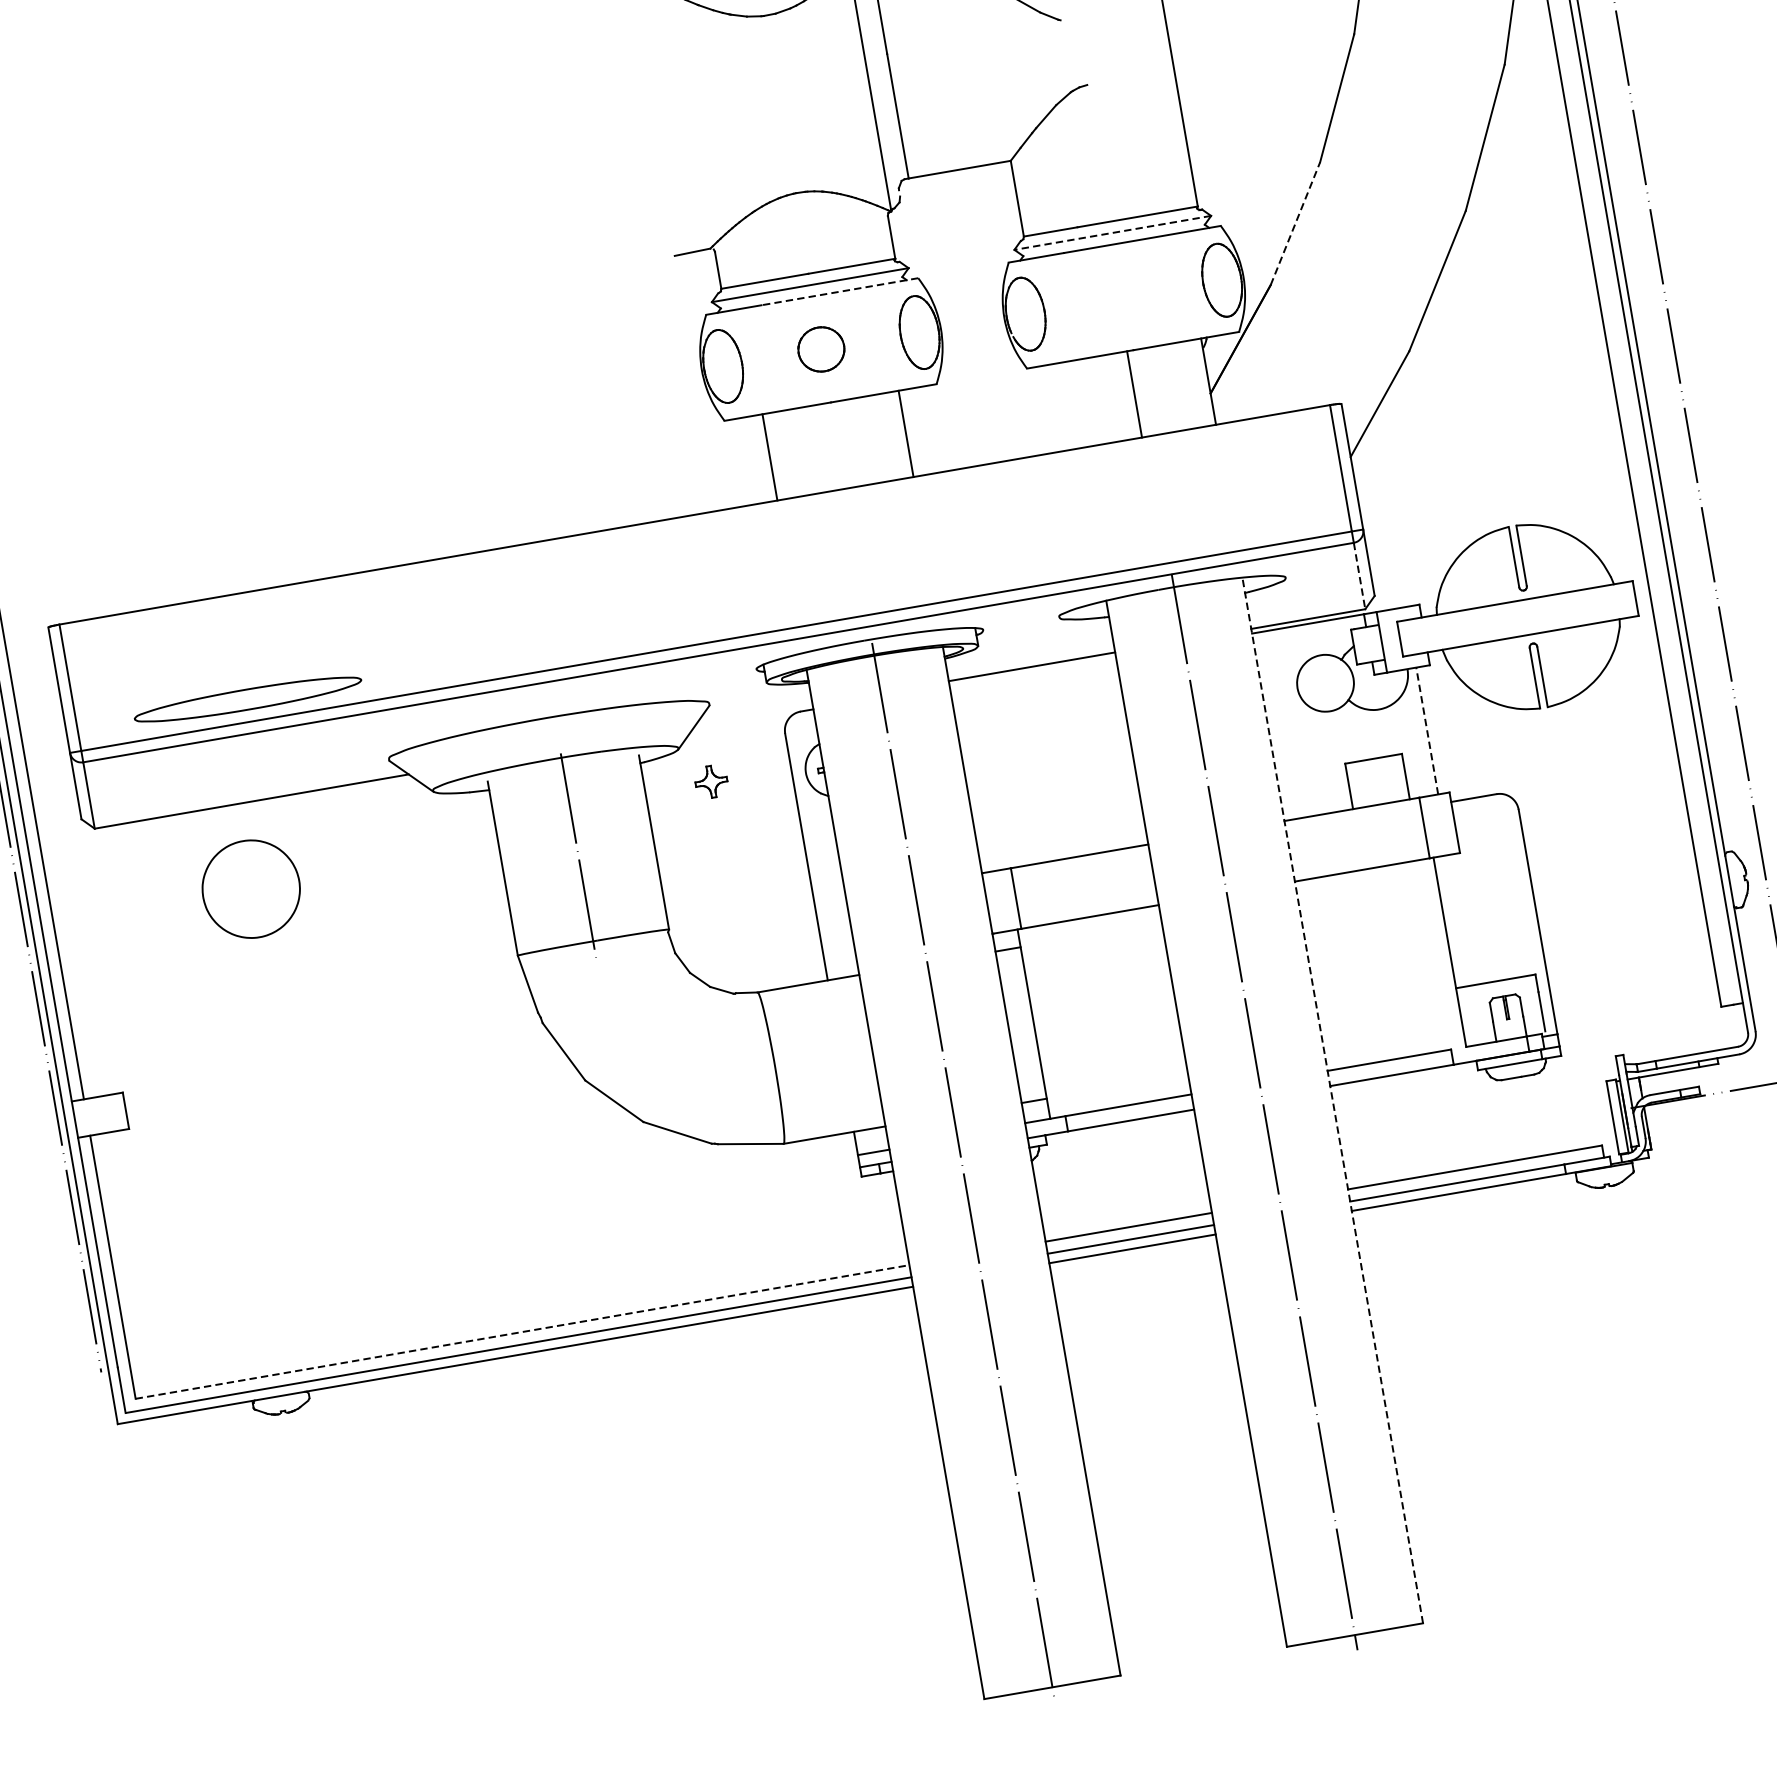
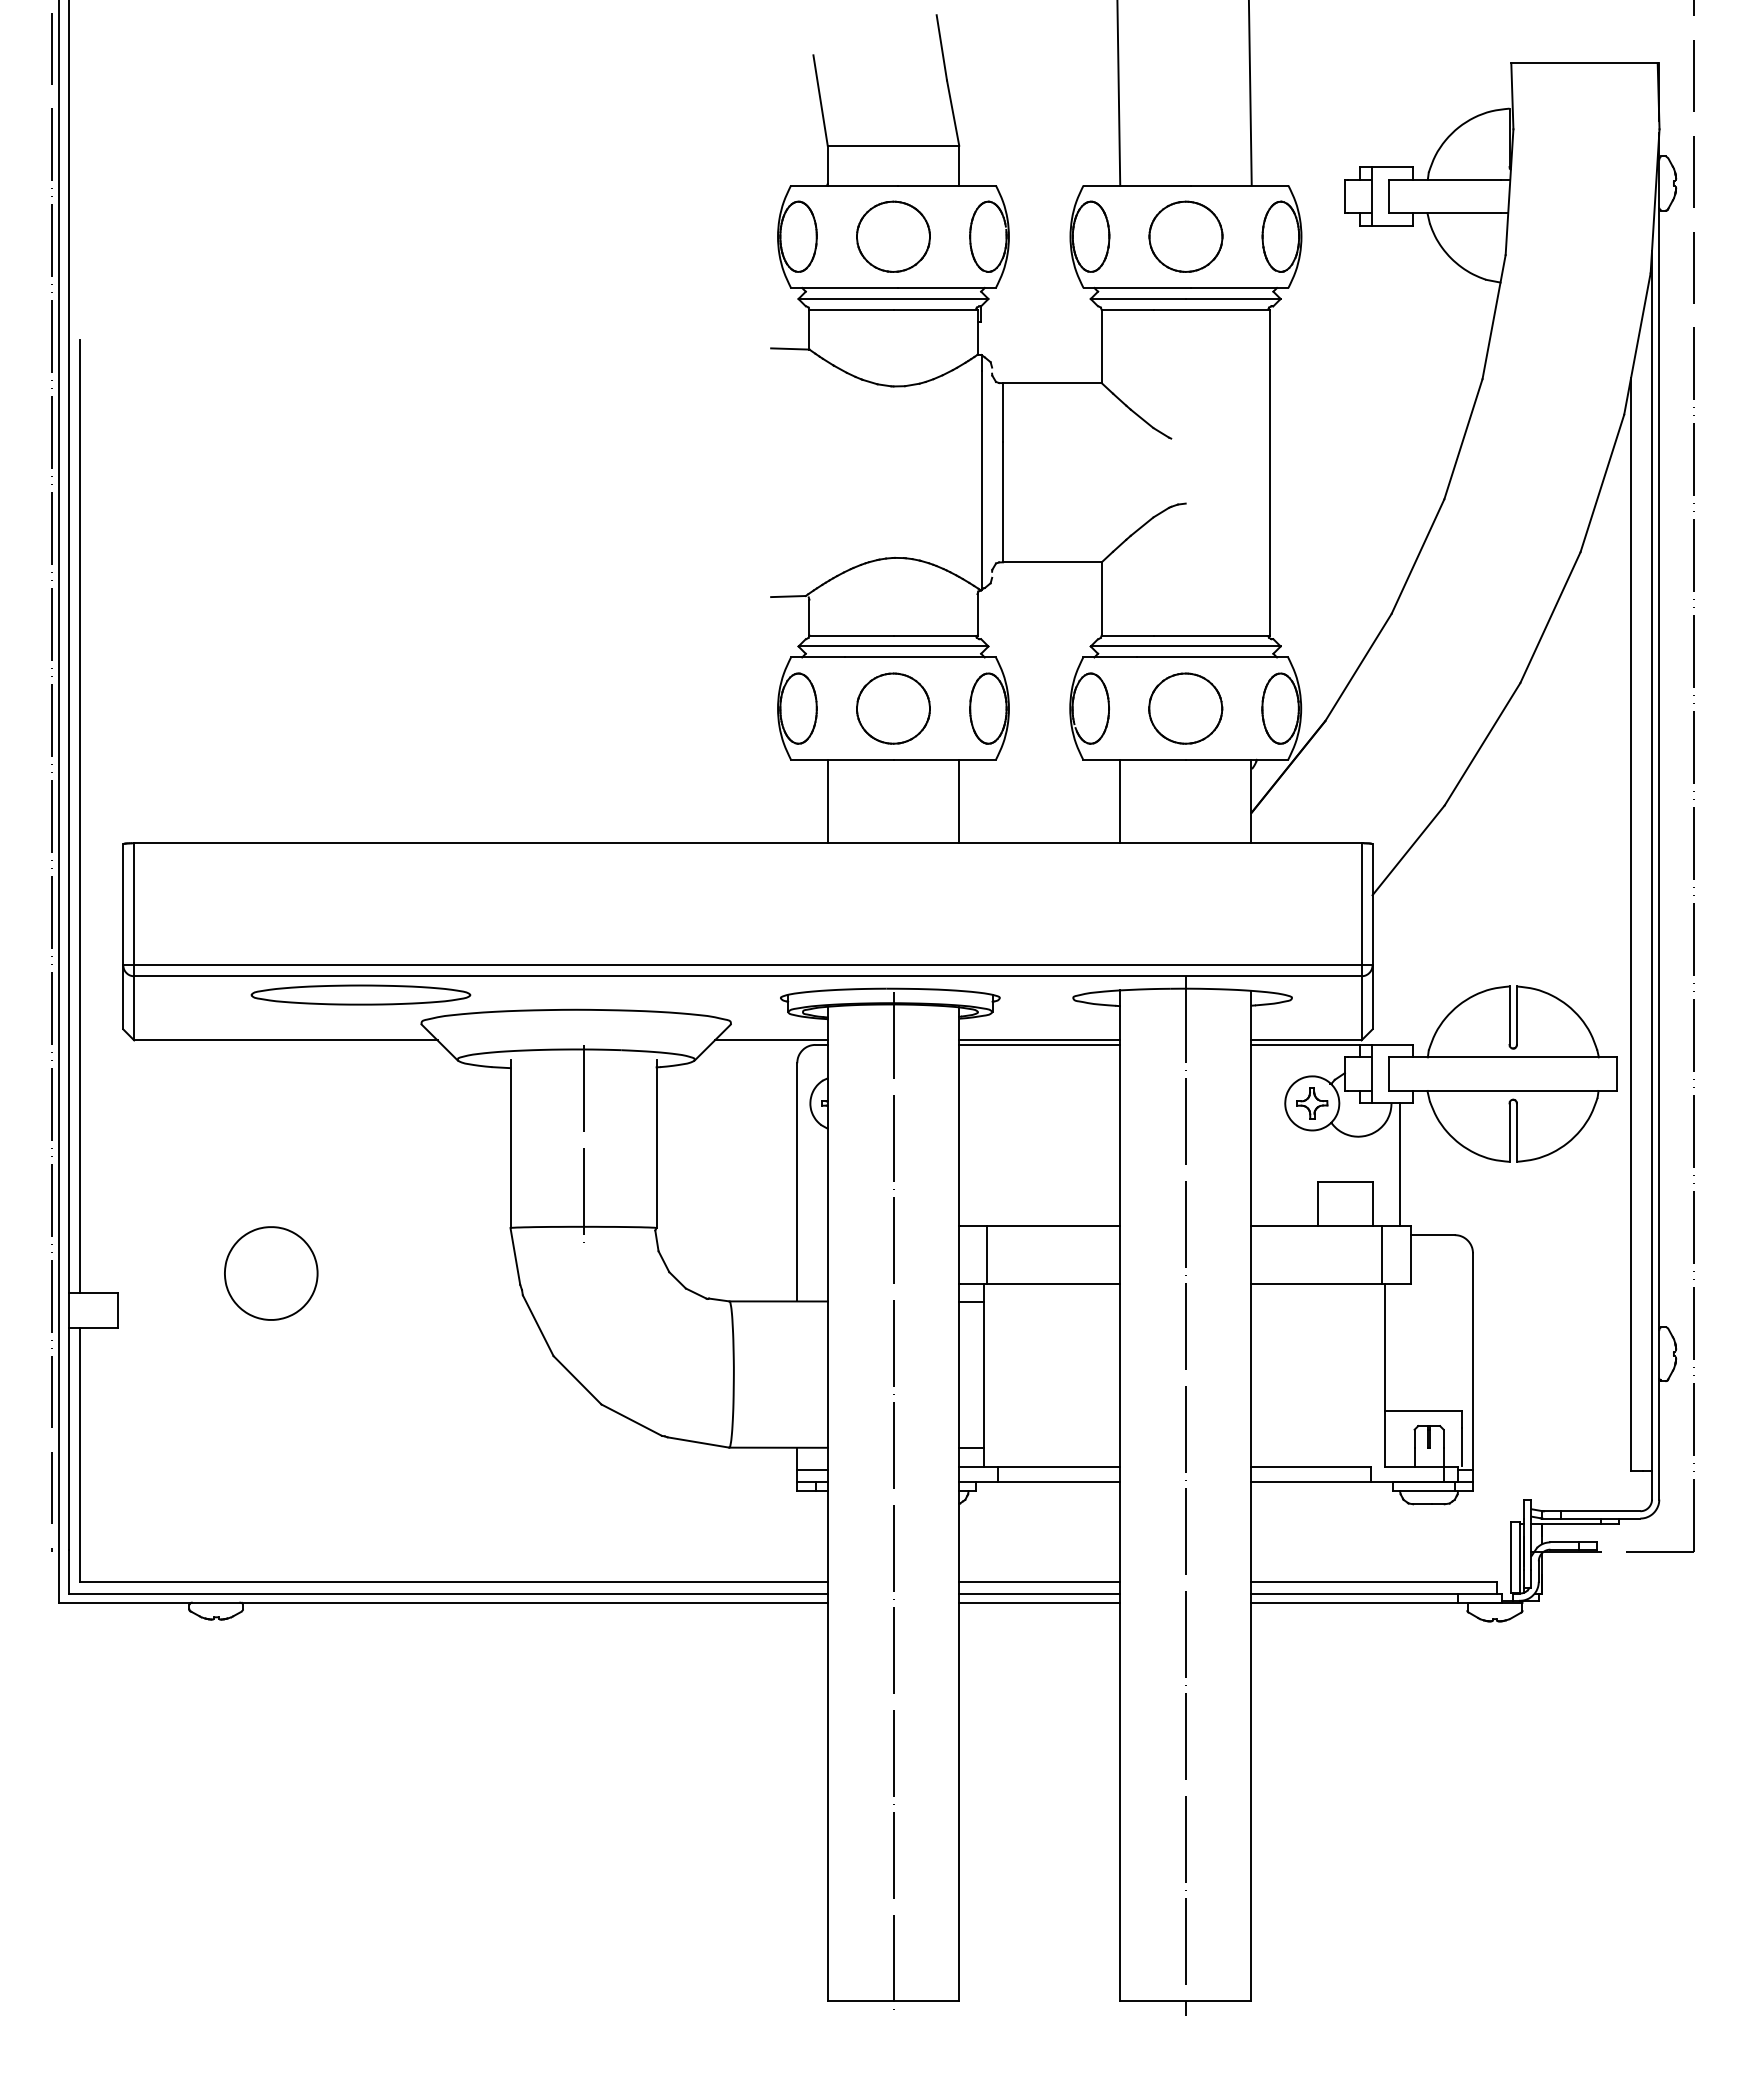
line: (1295, 222) -> (1358, 666), dashed -> solid
line: (1112, 232) -> (1185, 646), dashed -> solid
line: (840, 291) -> (920, 657), dashed -> solid
part: (1123, 297) -> (1185, 708), added
part: (821, 349) -> (893, 708), size x1.67
line: (1134, 394) -> (1119, 801), moved
line: (1359, 576) -> (1361, 1008), dashed -> solid
line: (1032, 671) -> (1039, 1044), added
part: (247, 699) -> (360, 994), moved
line: (753, 715) -> (770, 1040), added
line: (1426, 730) -> (1399, 1164), dashed -> solid
part: (711, 781) -> (1312, 1103), moved
part: (251, 889) -> (271, 1273), moved
line: (1332, 1100) -> (1251, 1495), dashed -> solid
line: (522, 1331) -> (453, 1581), dashed -> solid

